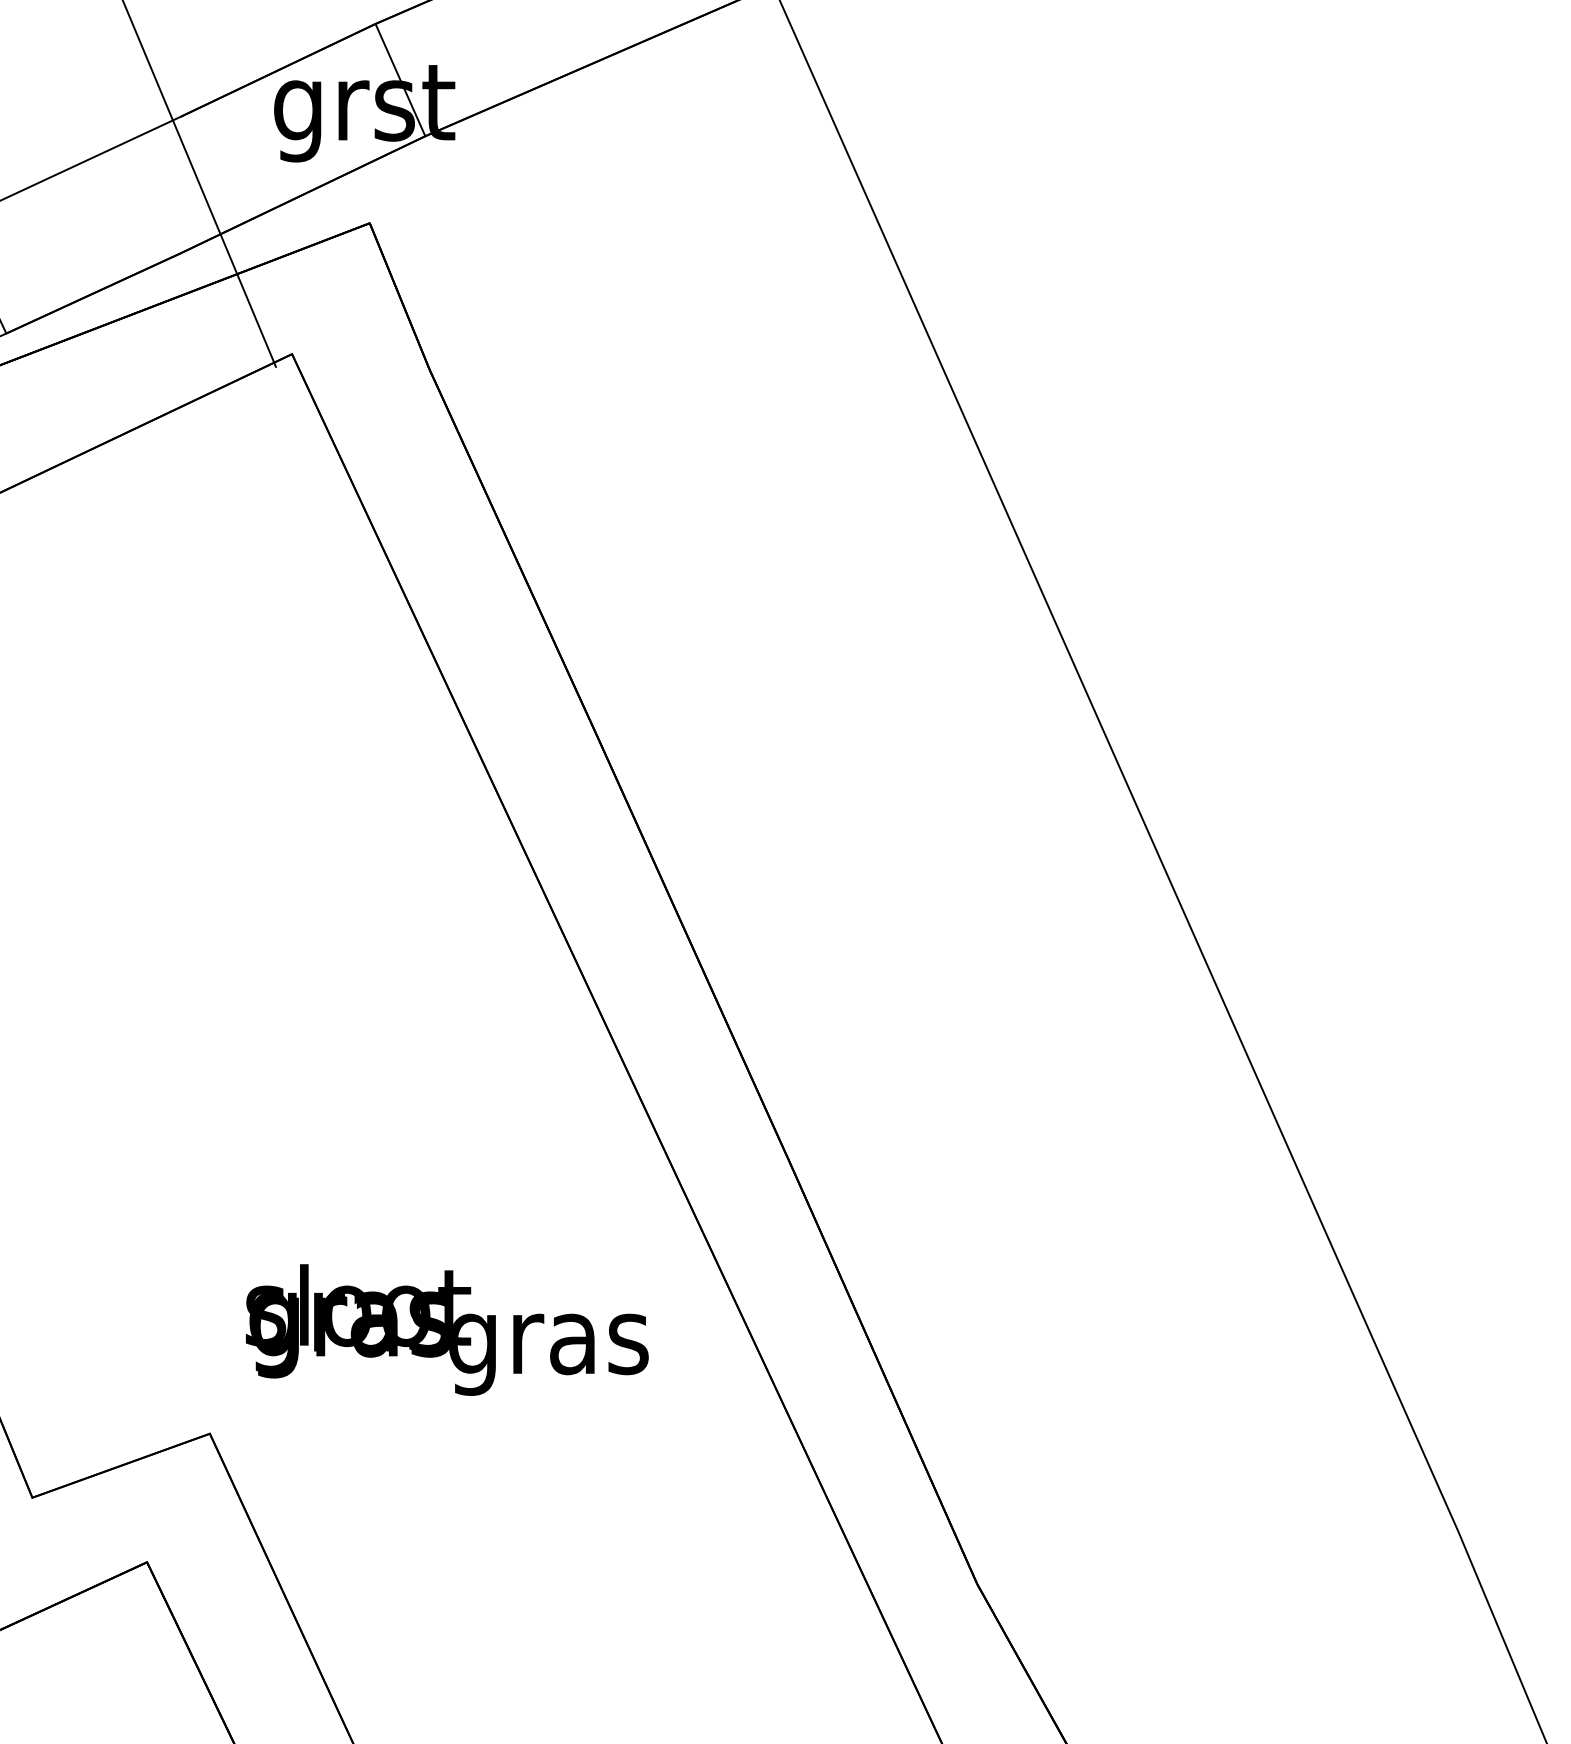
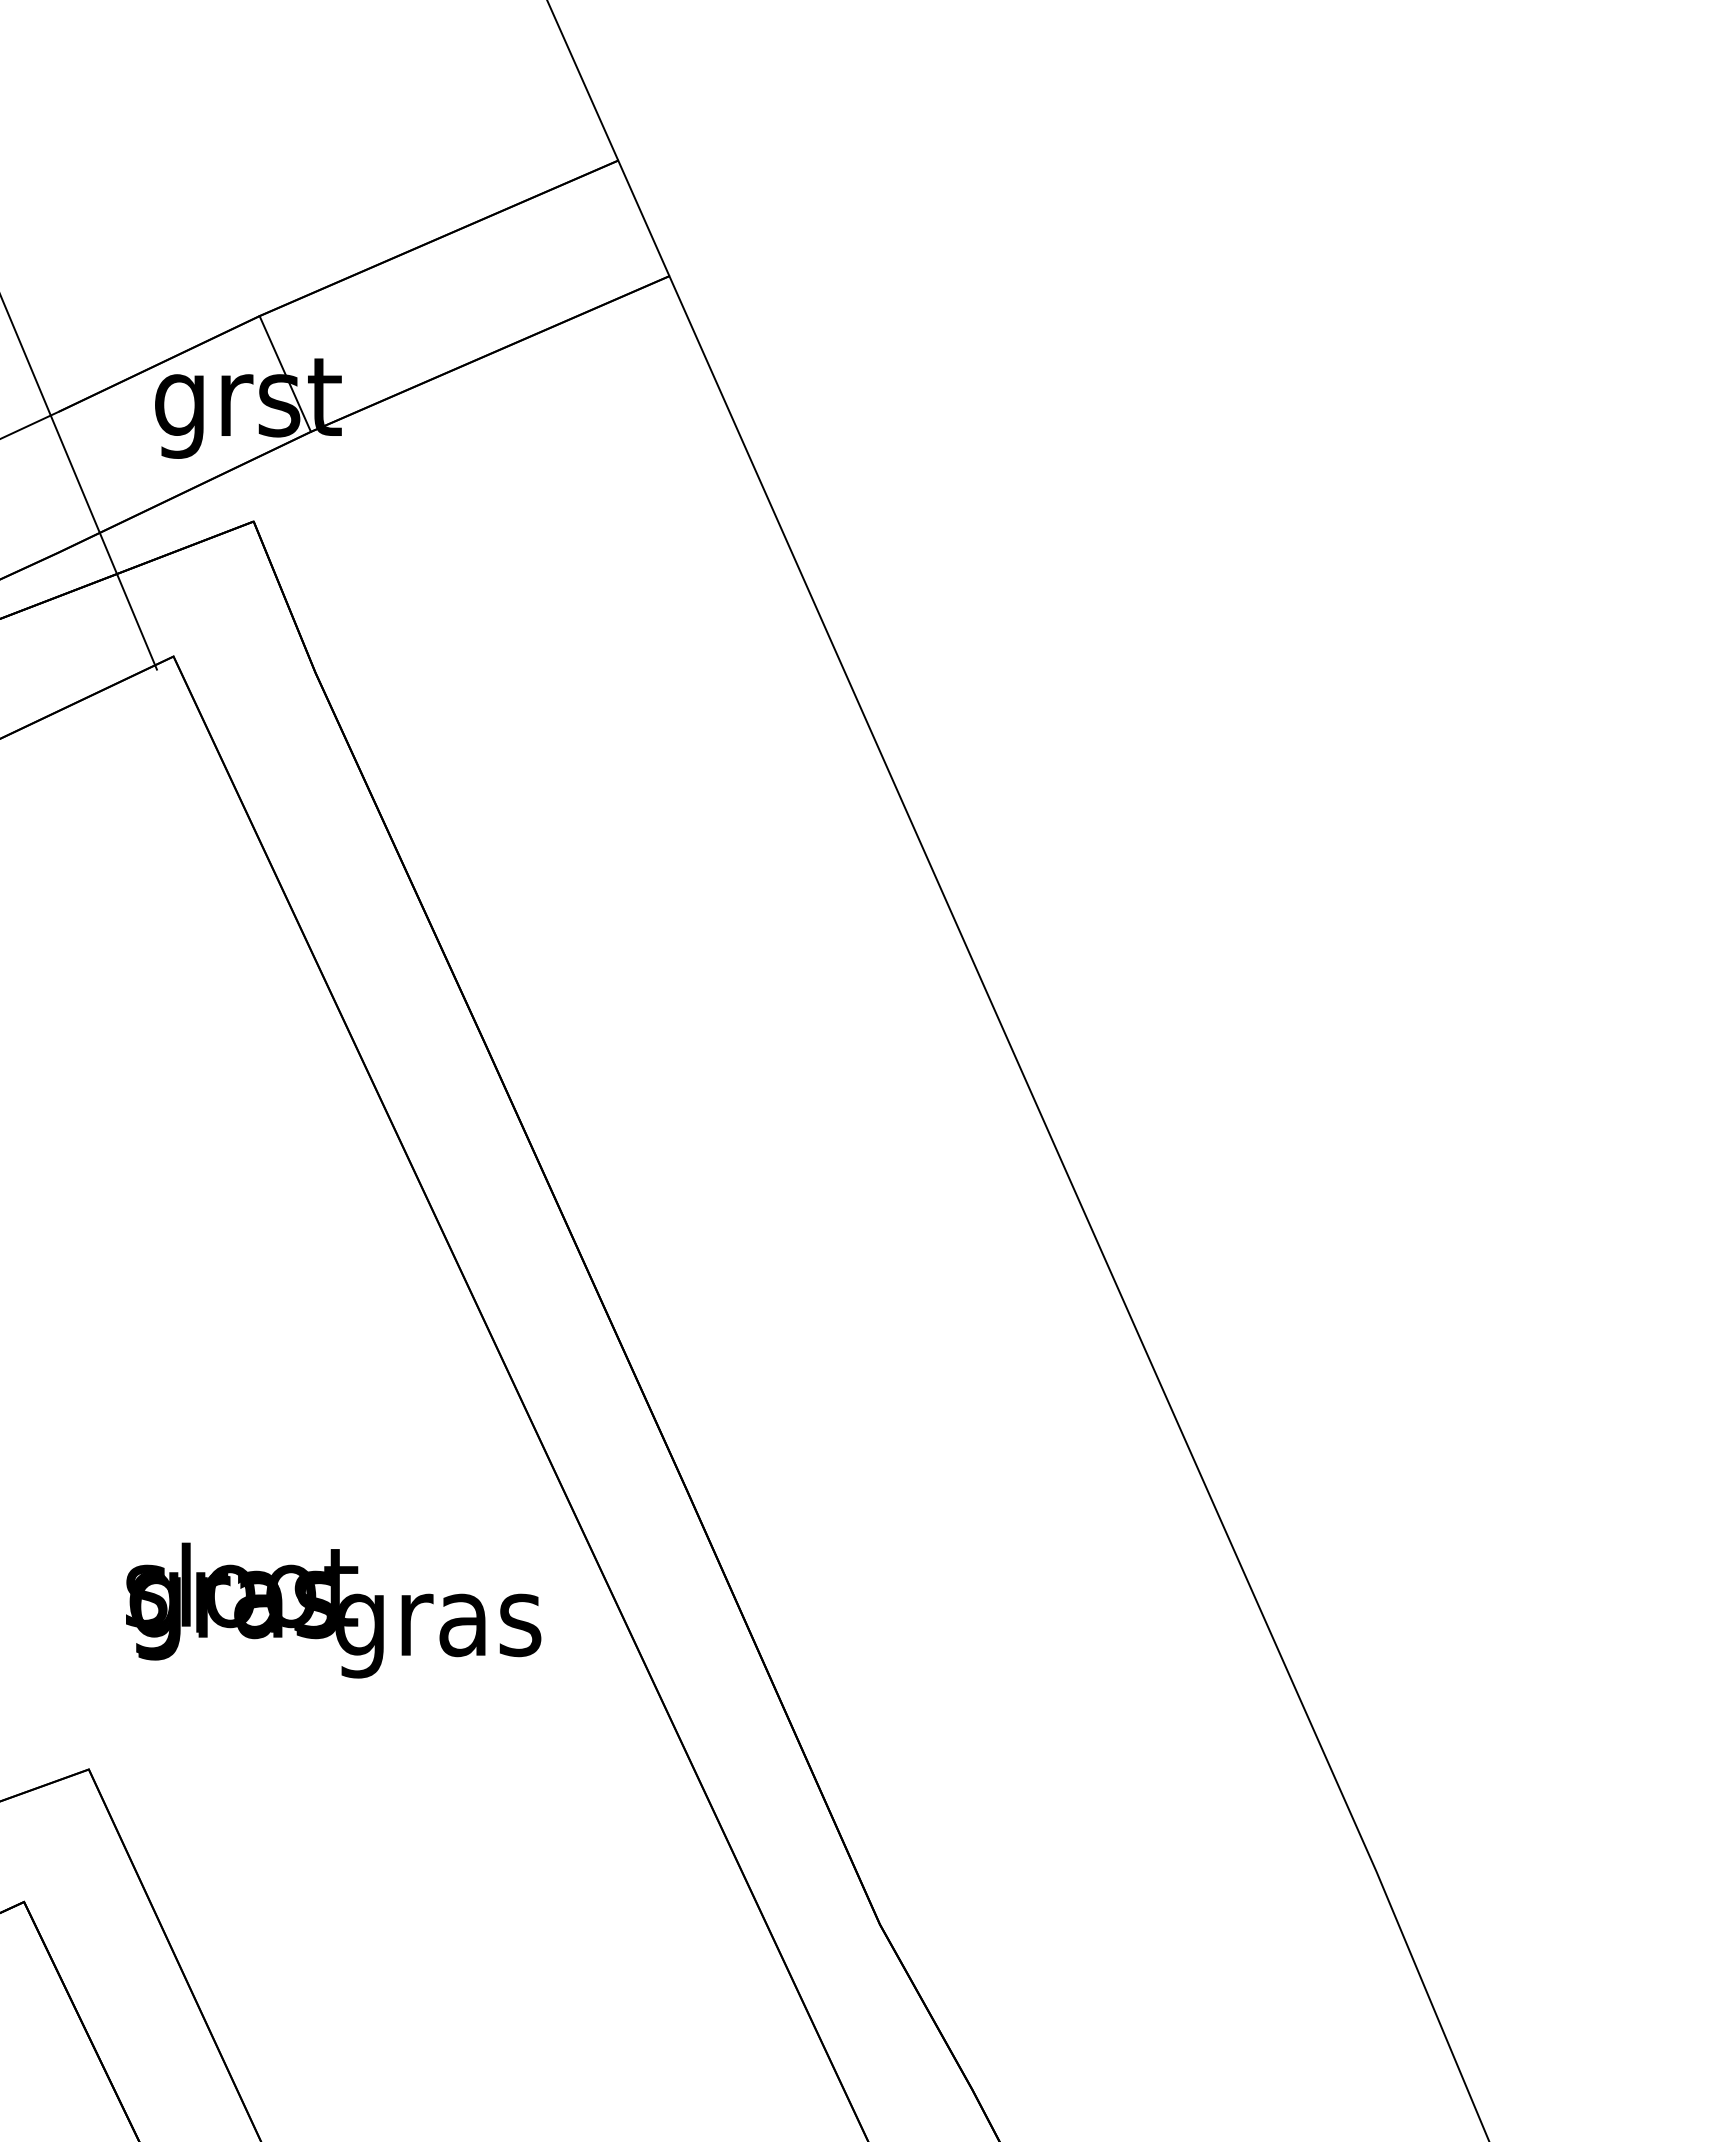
text: (447, 1329) -> (333, 1610), moved

